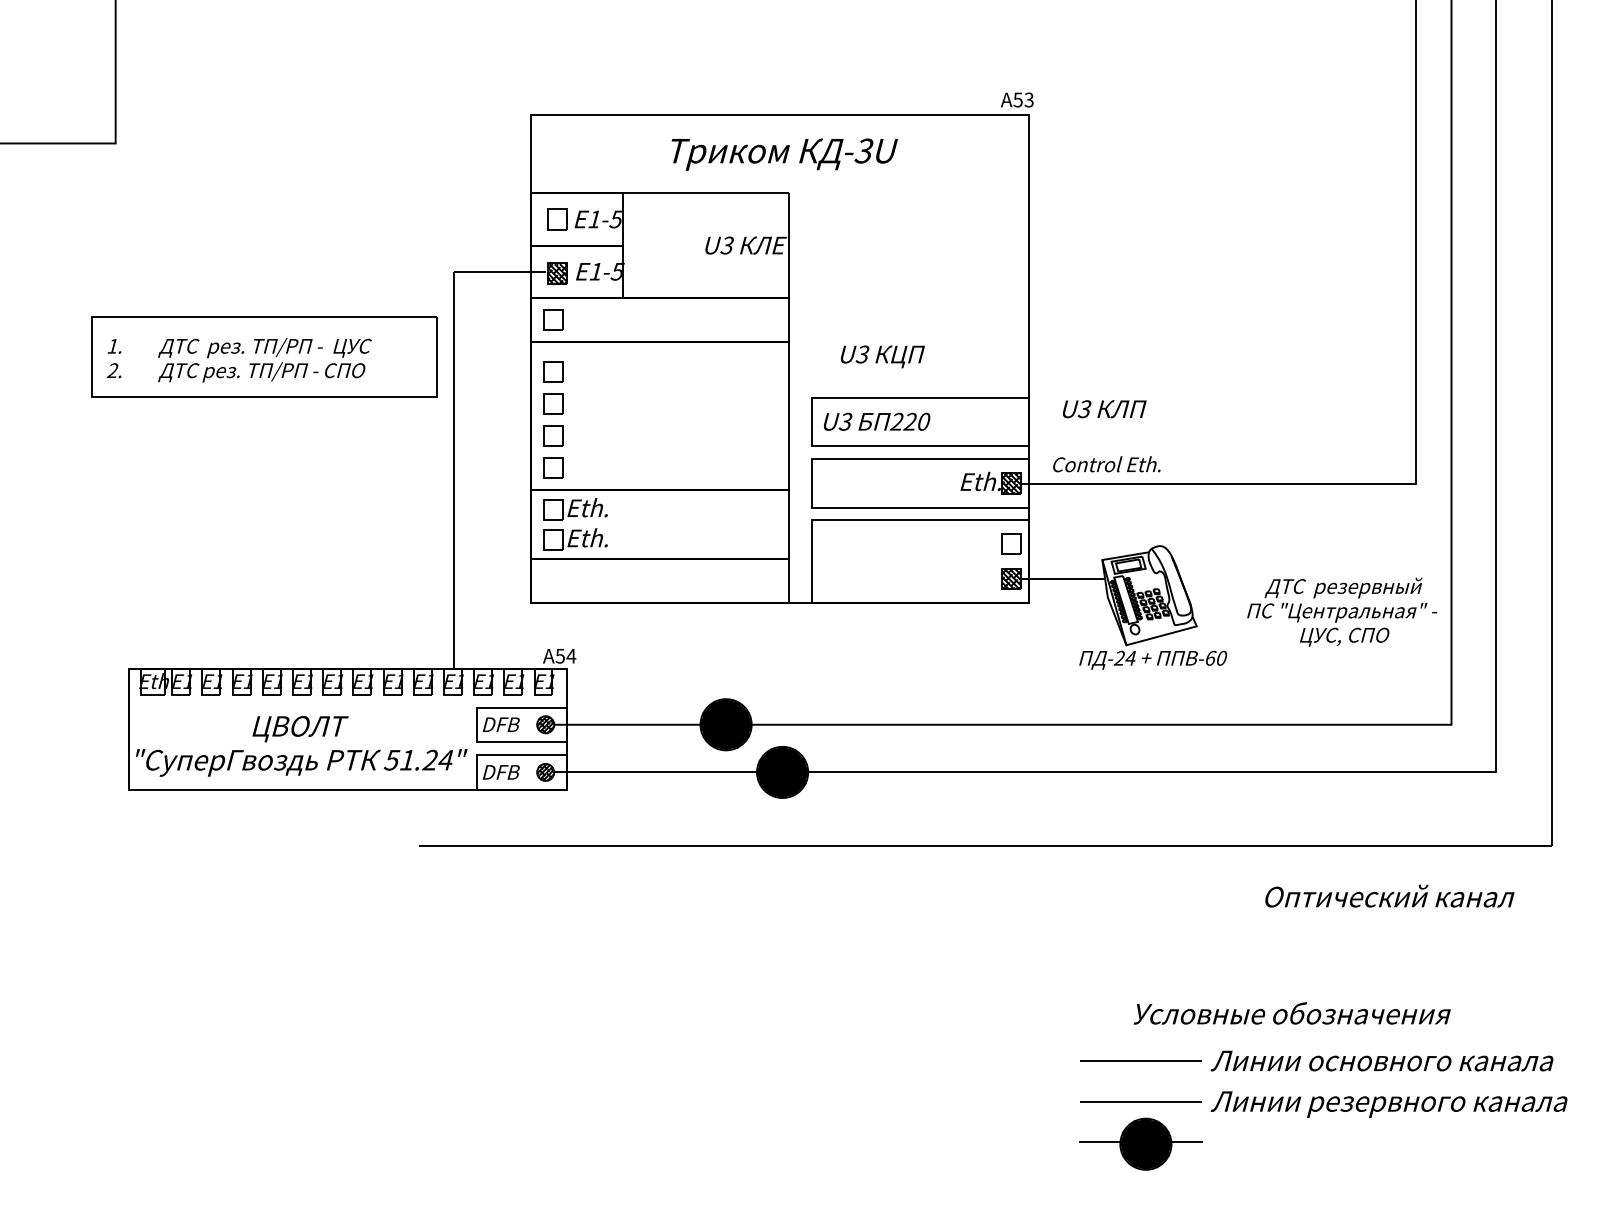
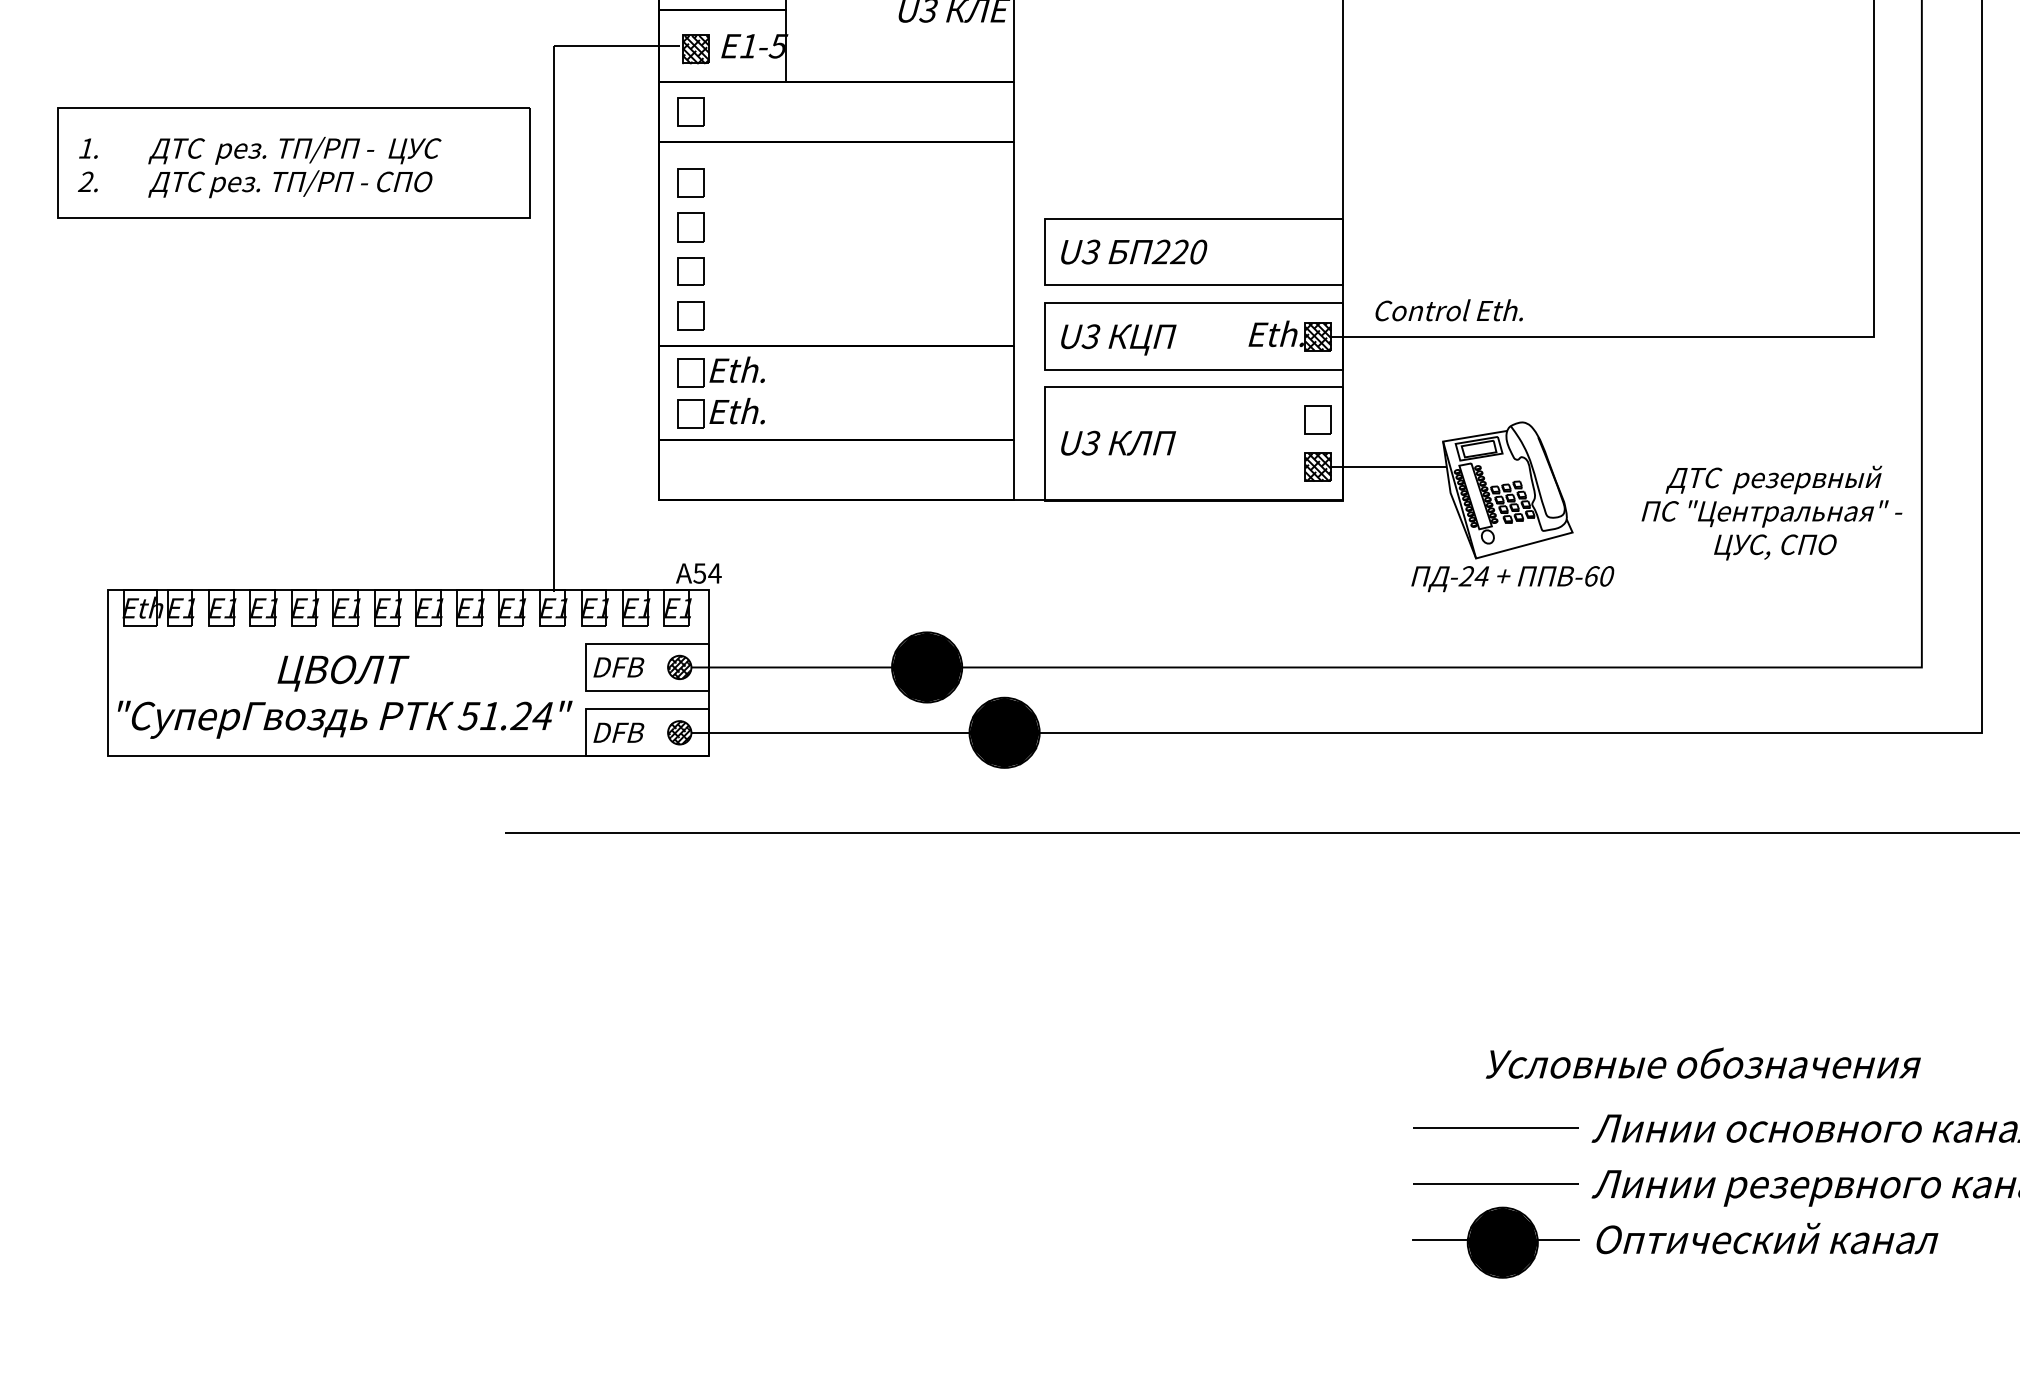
text: (882, 356) -> (1118, 339), moved
text: (1104, 409) -> (1118, 443), moved
text: (1389, 895) -> (1766, 1237), moved

